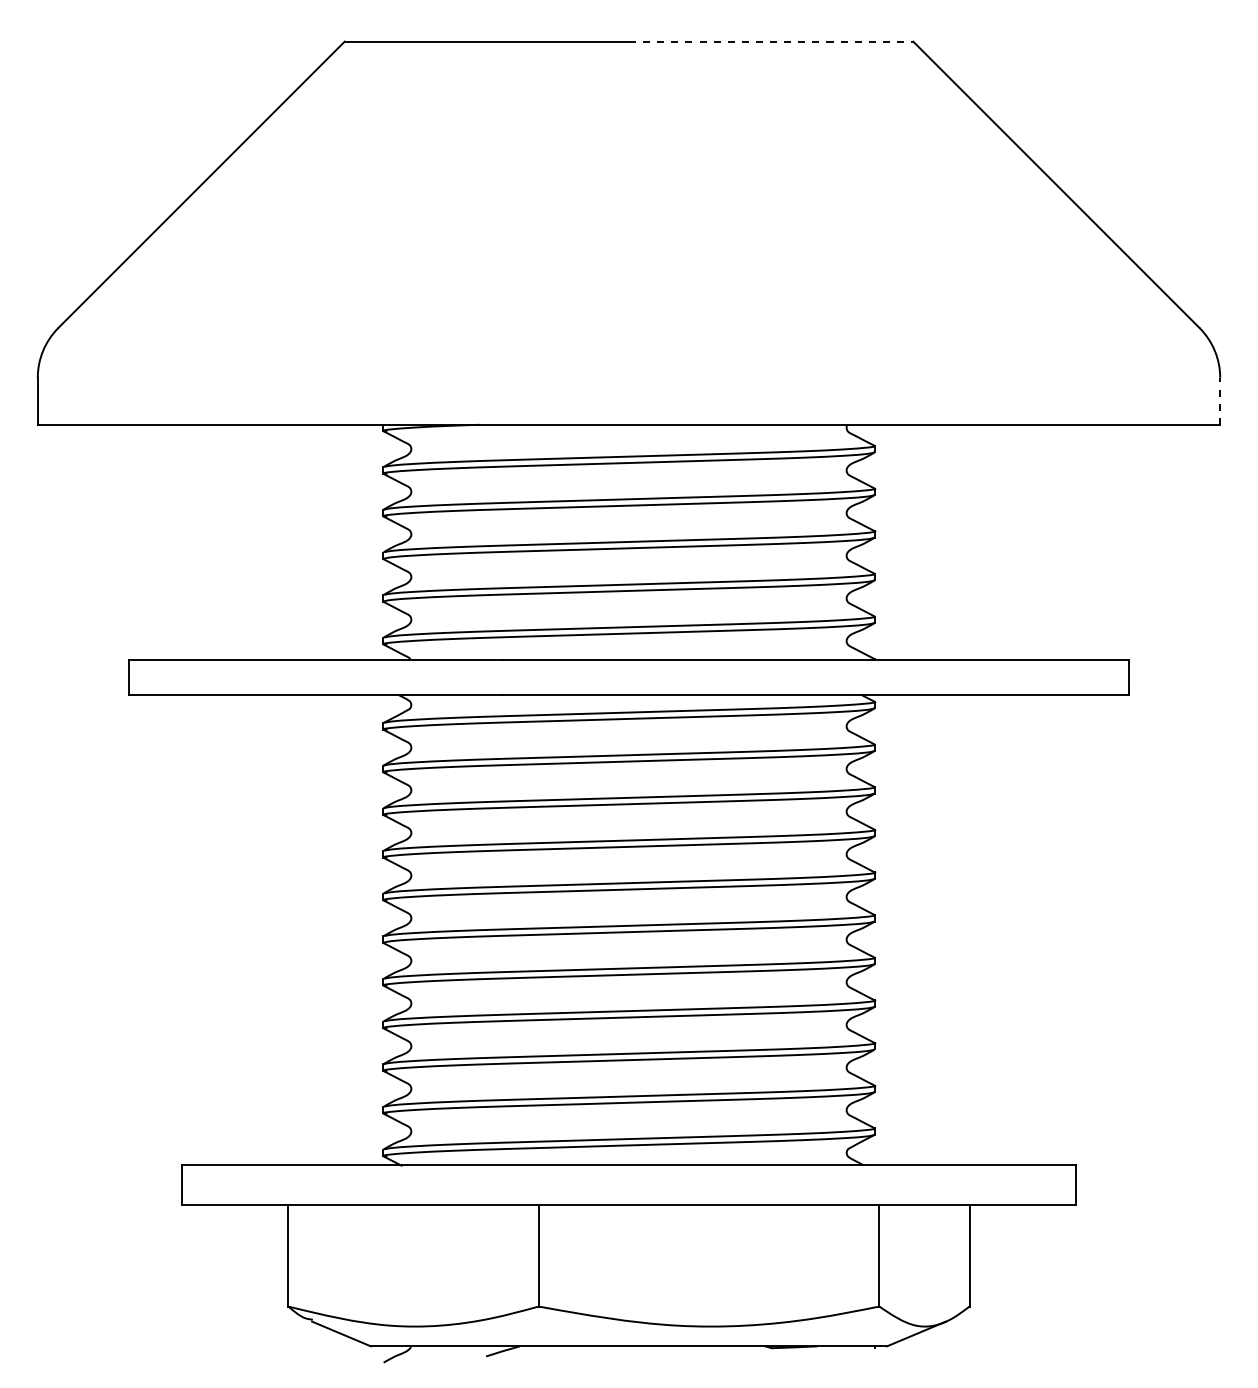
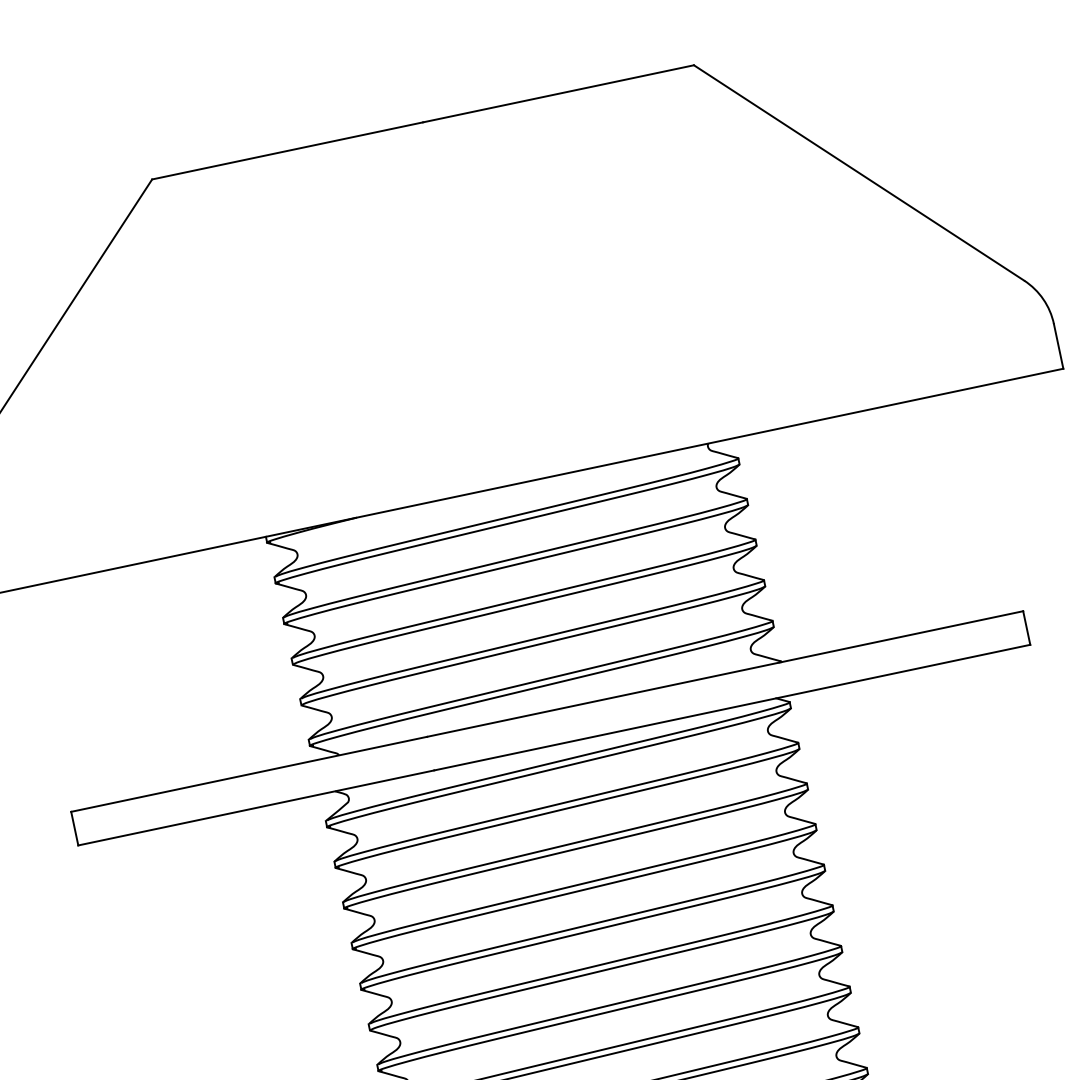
line: (771, 41) -> (558, 93), dashed -> solid
line: (1220, 400) -> (1058, 345), dashed -> solid

